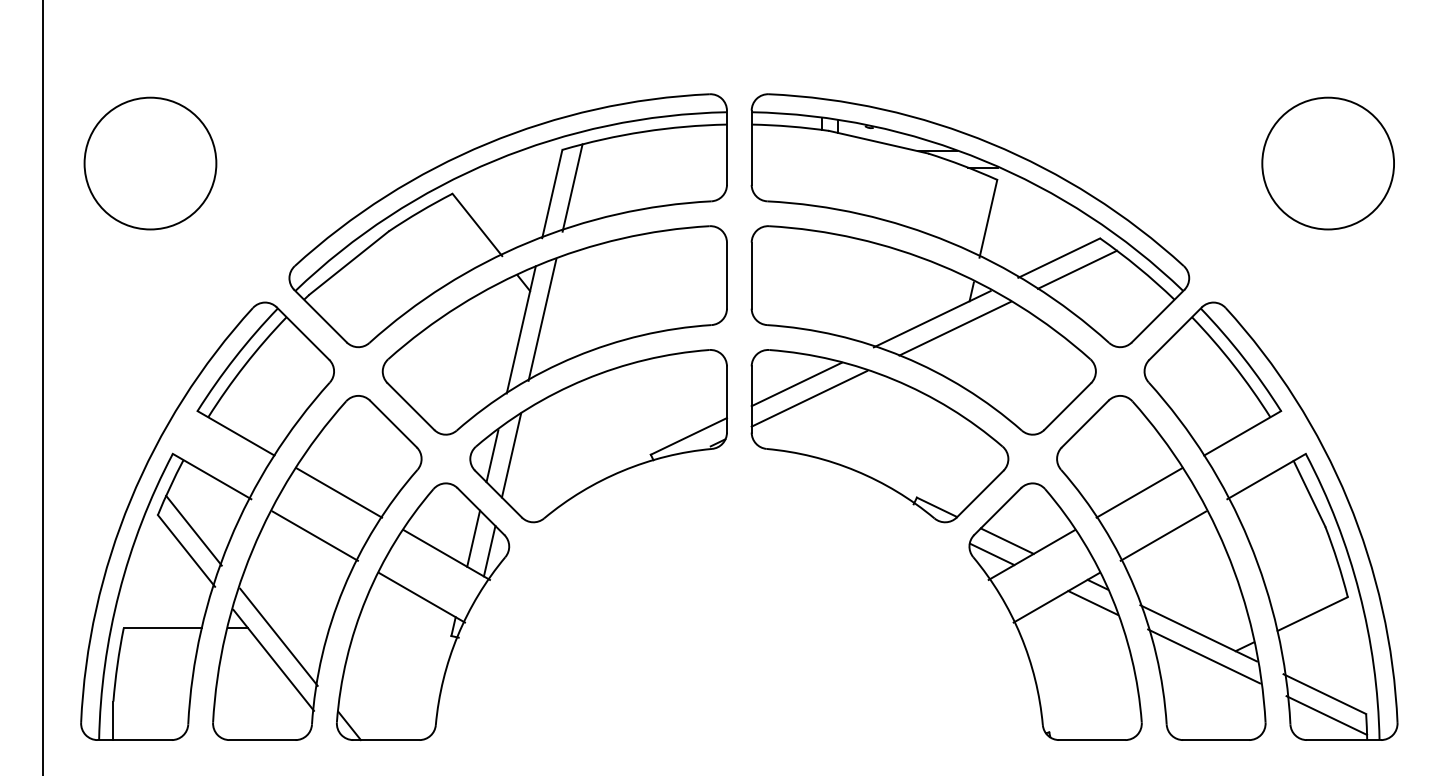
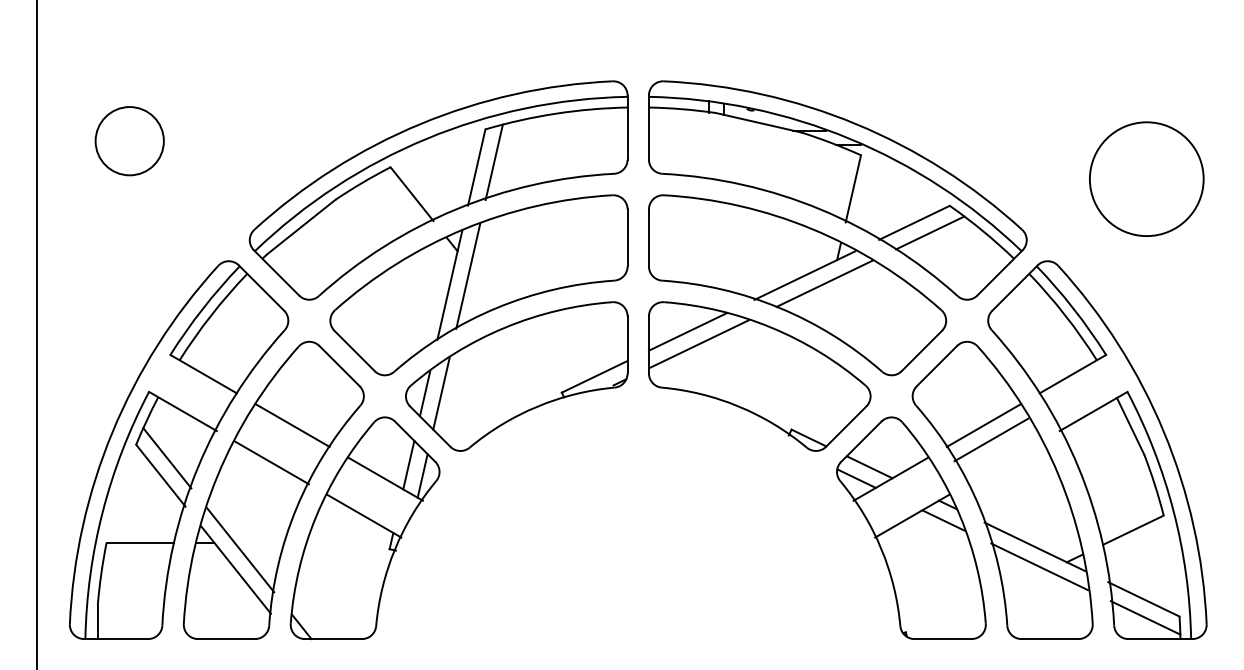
circle: (1327, 162) -> (1146, 178), moved
circle: (150, 163) -> (129, 141), size x0.6
line: (1163, 535) -> (991, 439), moved

